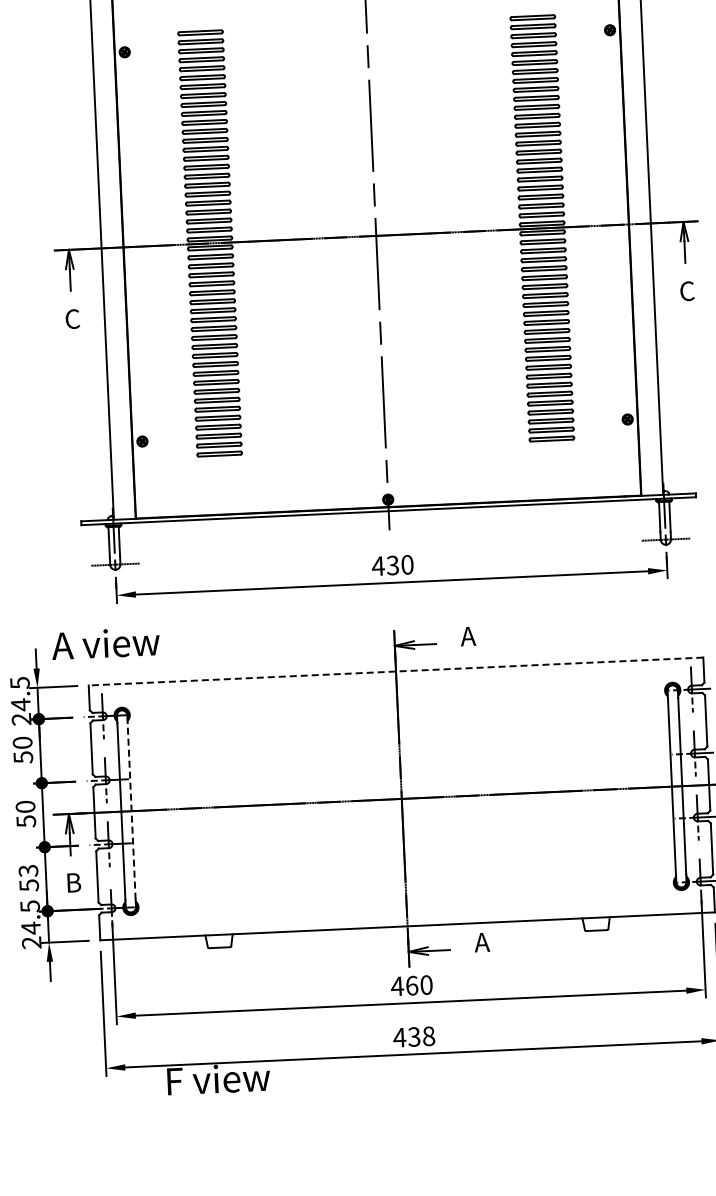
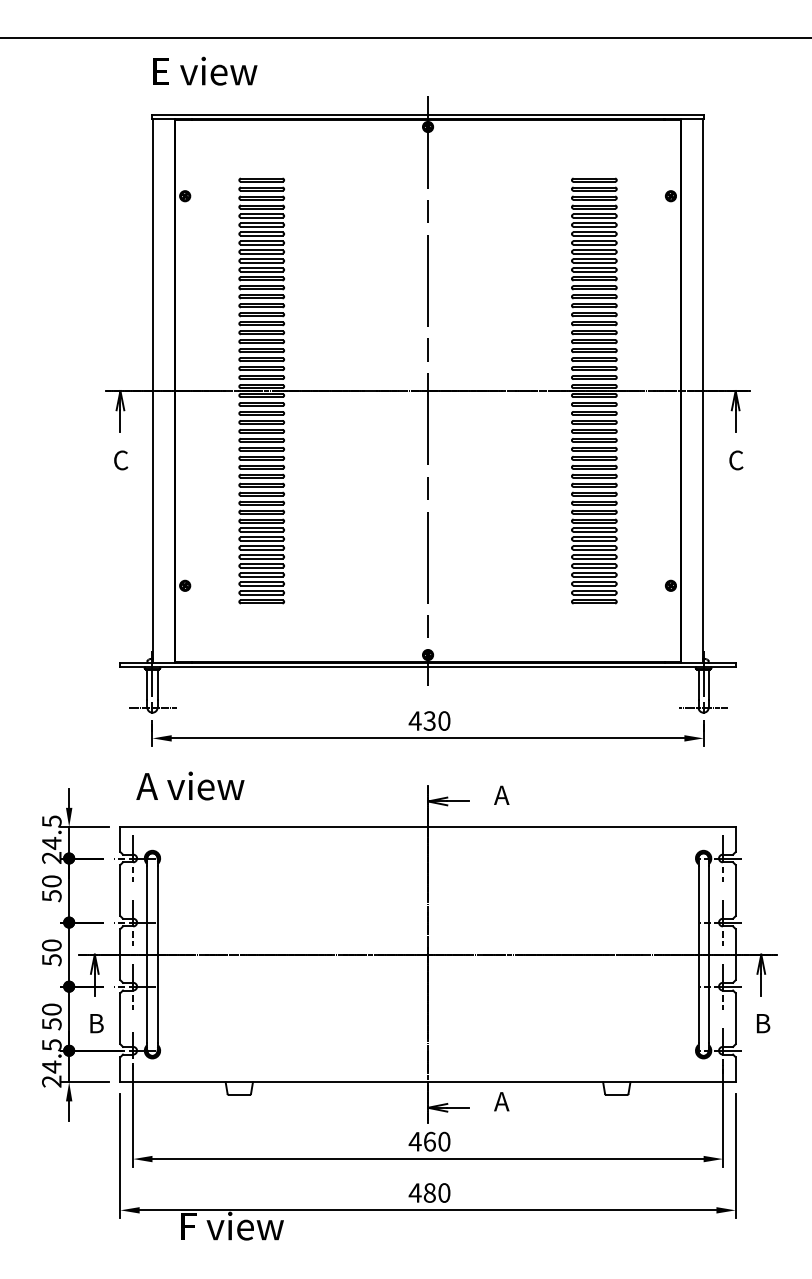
text: (105, 643) -> (190, 785), moved
line: (396, 671) -> (428, 827), dashed -> solid
line: (131, 811) -> (157, 954), dashed -> solid
text: (28, 870) -> (51, 1009), 53 -> 50
text: (421, 1036) -> (436, 1192), 438 -> 480

